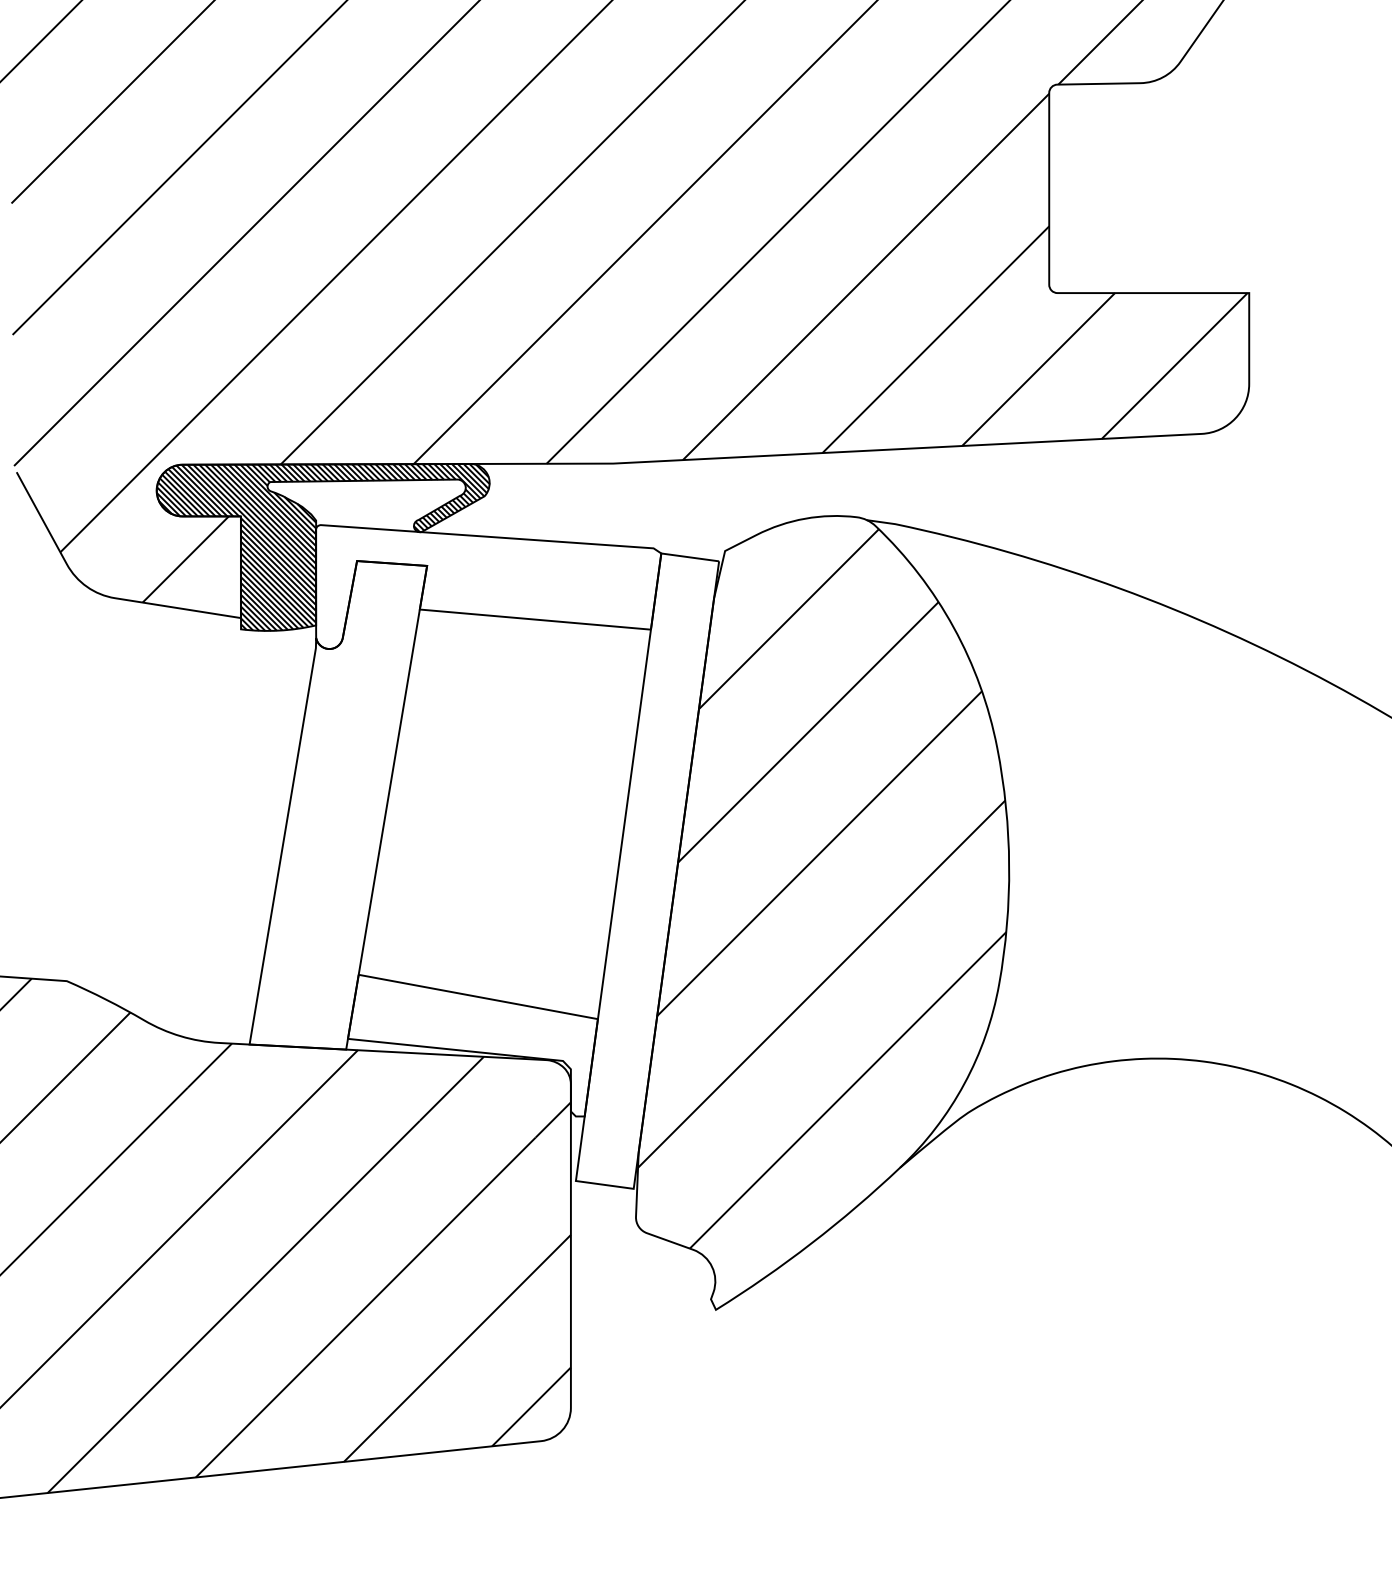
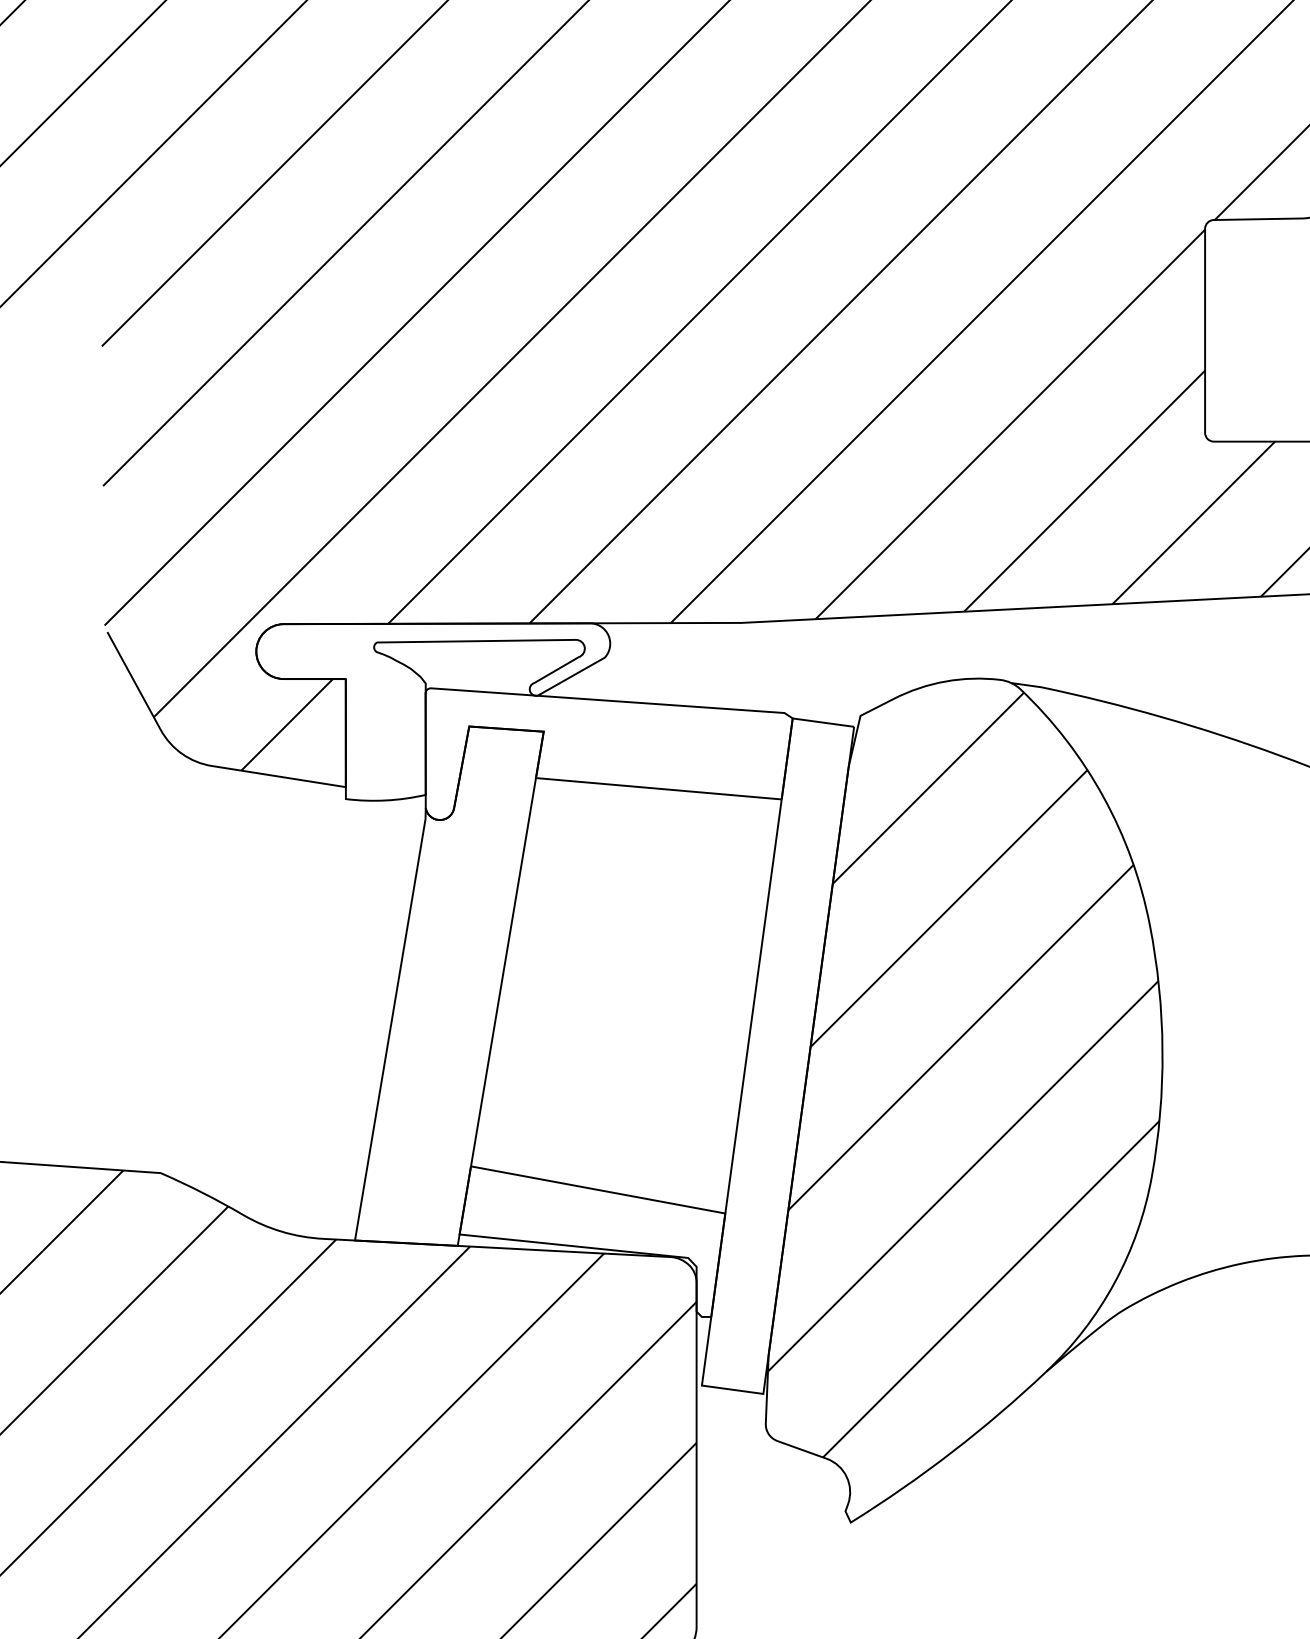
hatch: (322, 547) -> (432, 712), removed

